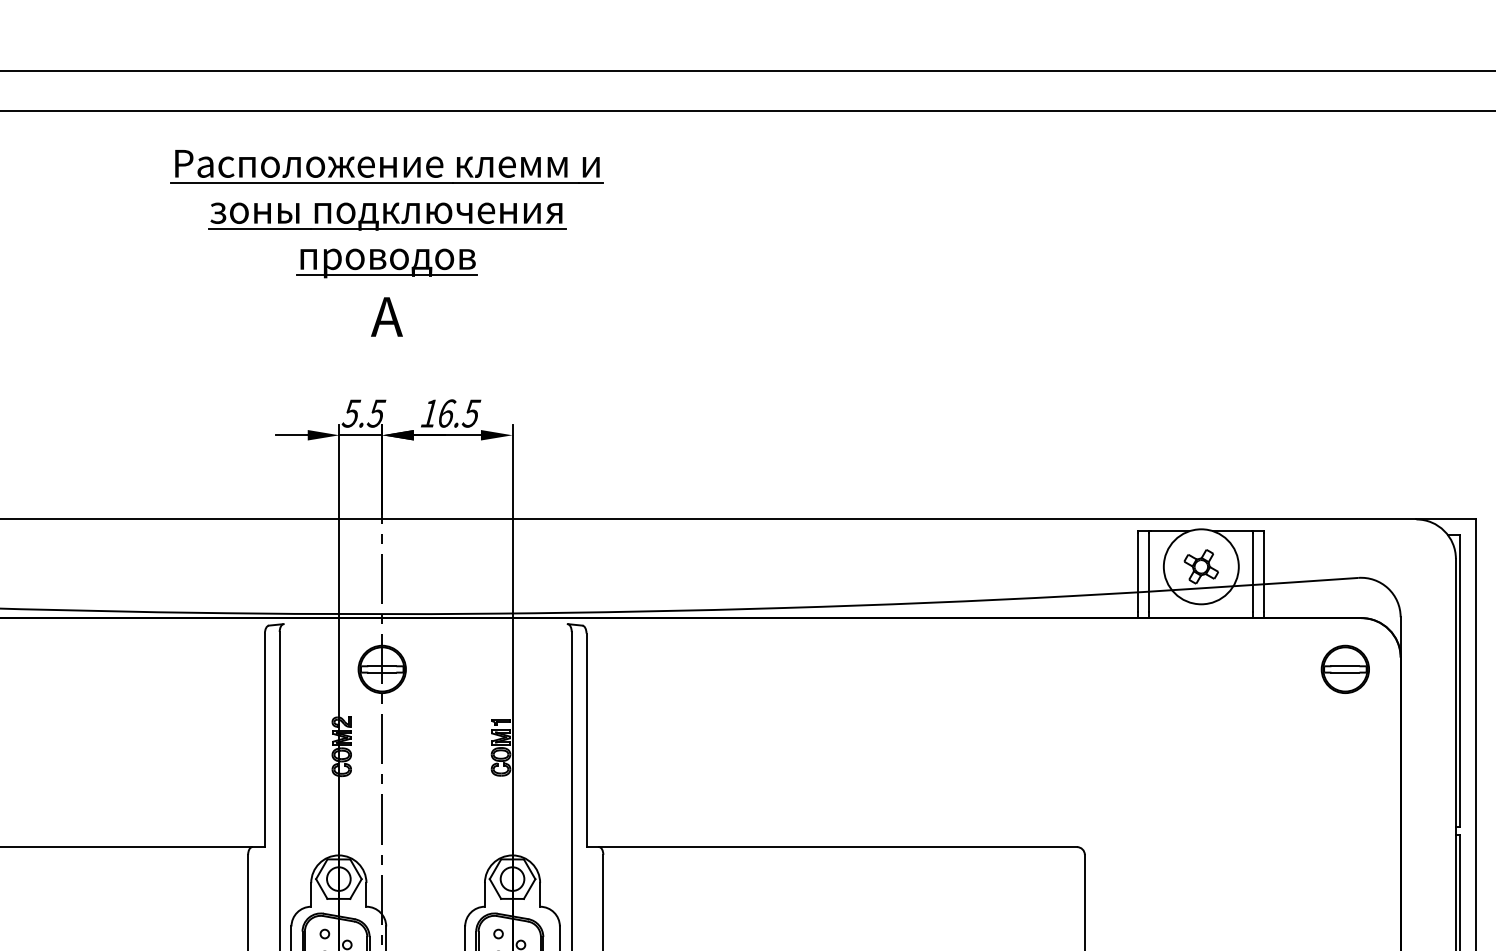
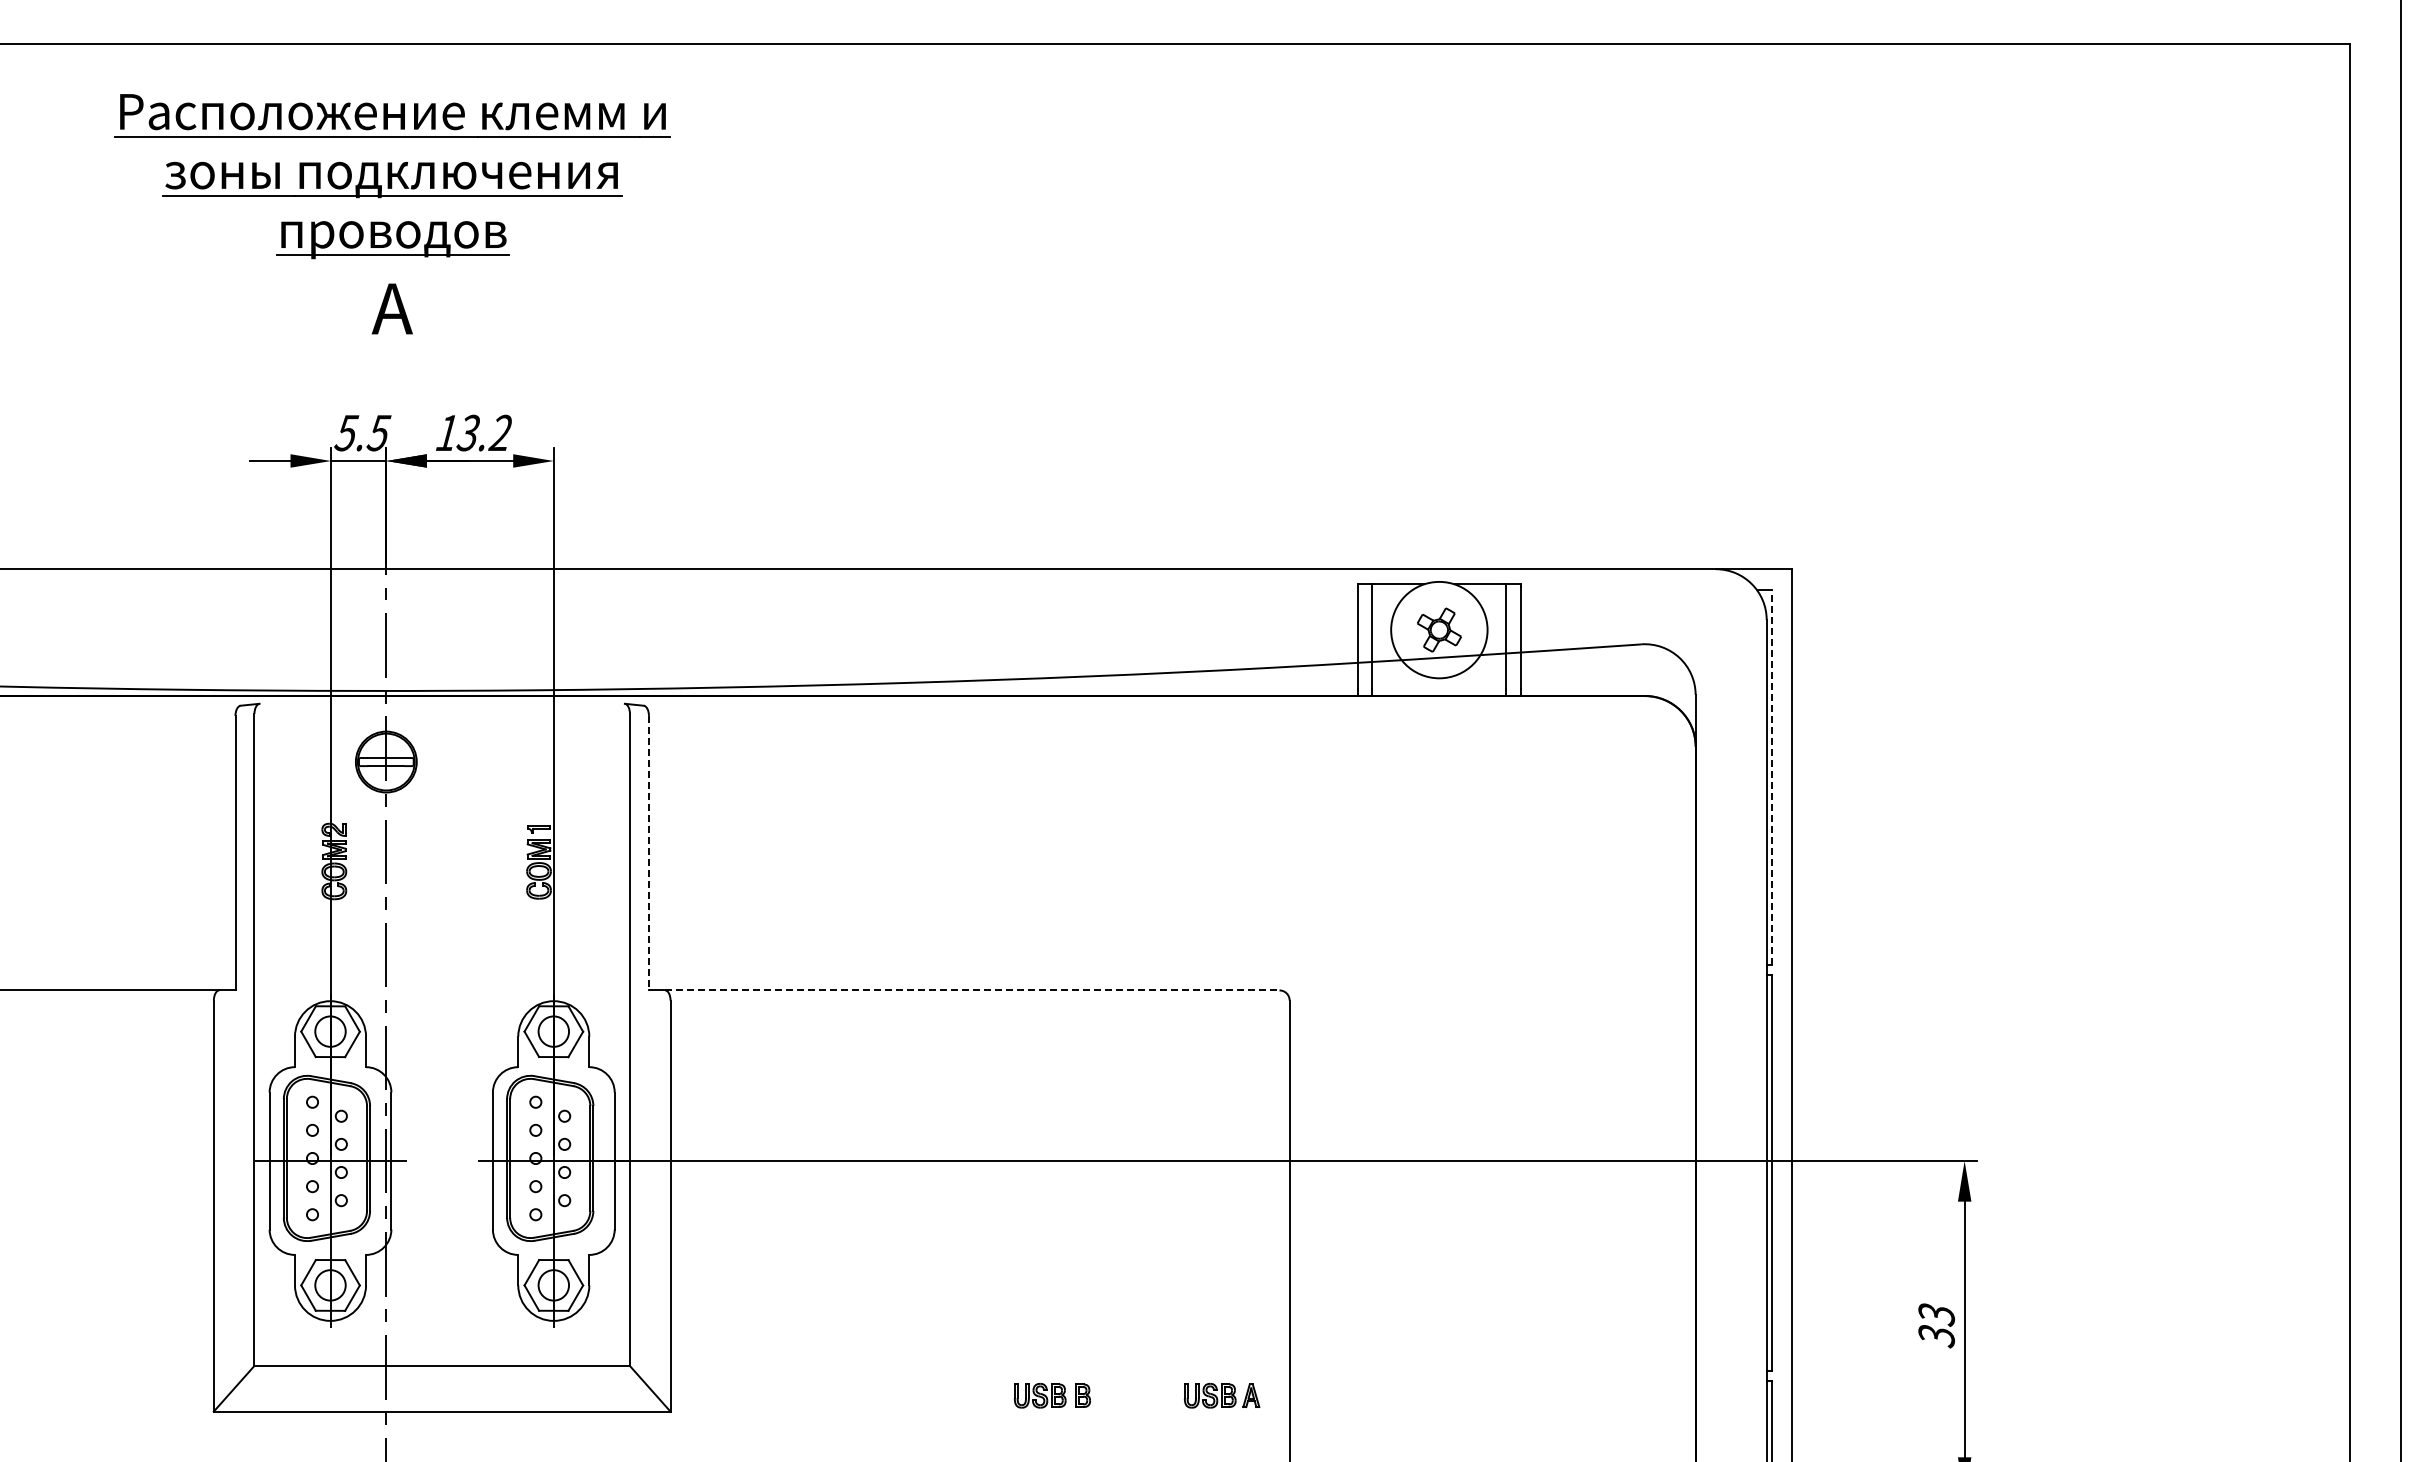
text: (458, 413) -> (484, 432), 16.5 -> 13.2
part: (1345, 669) -> (1624, 761), removed
line: (1459, 681) -> (1771, 777), solid -> dashed
line: (586, 740) -> (648, 853), solid -> dashed
line: (838, 847) -> (972, 990), solid -> dashed

